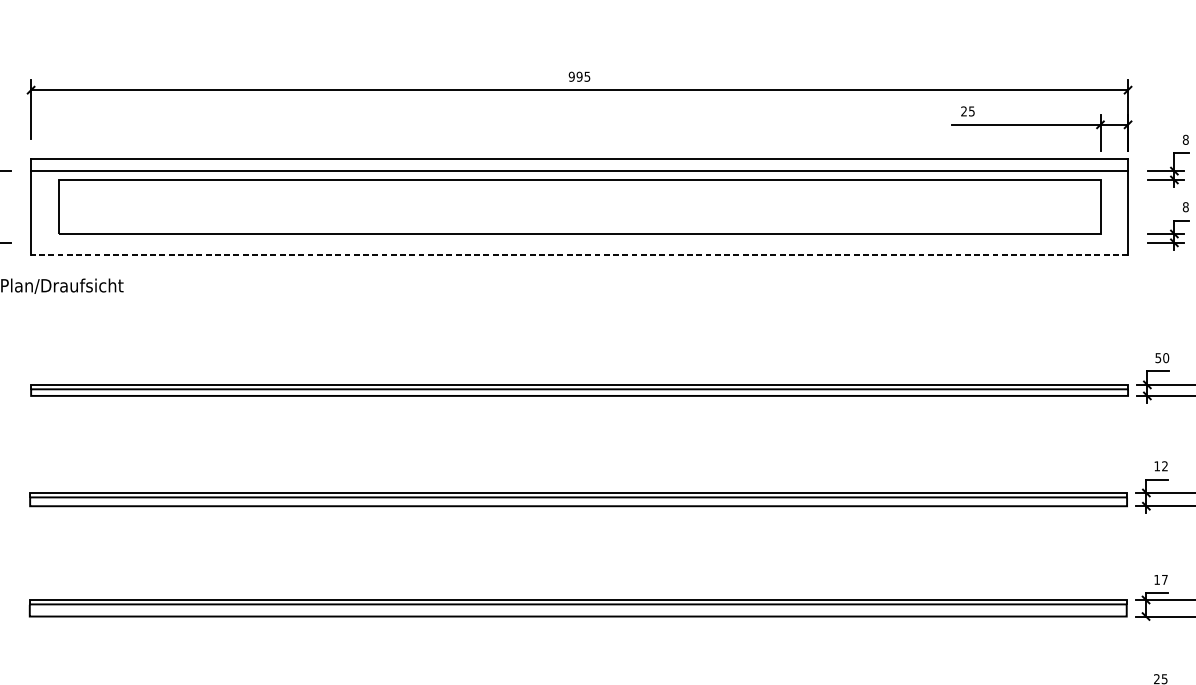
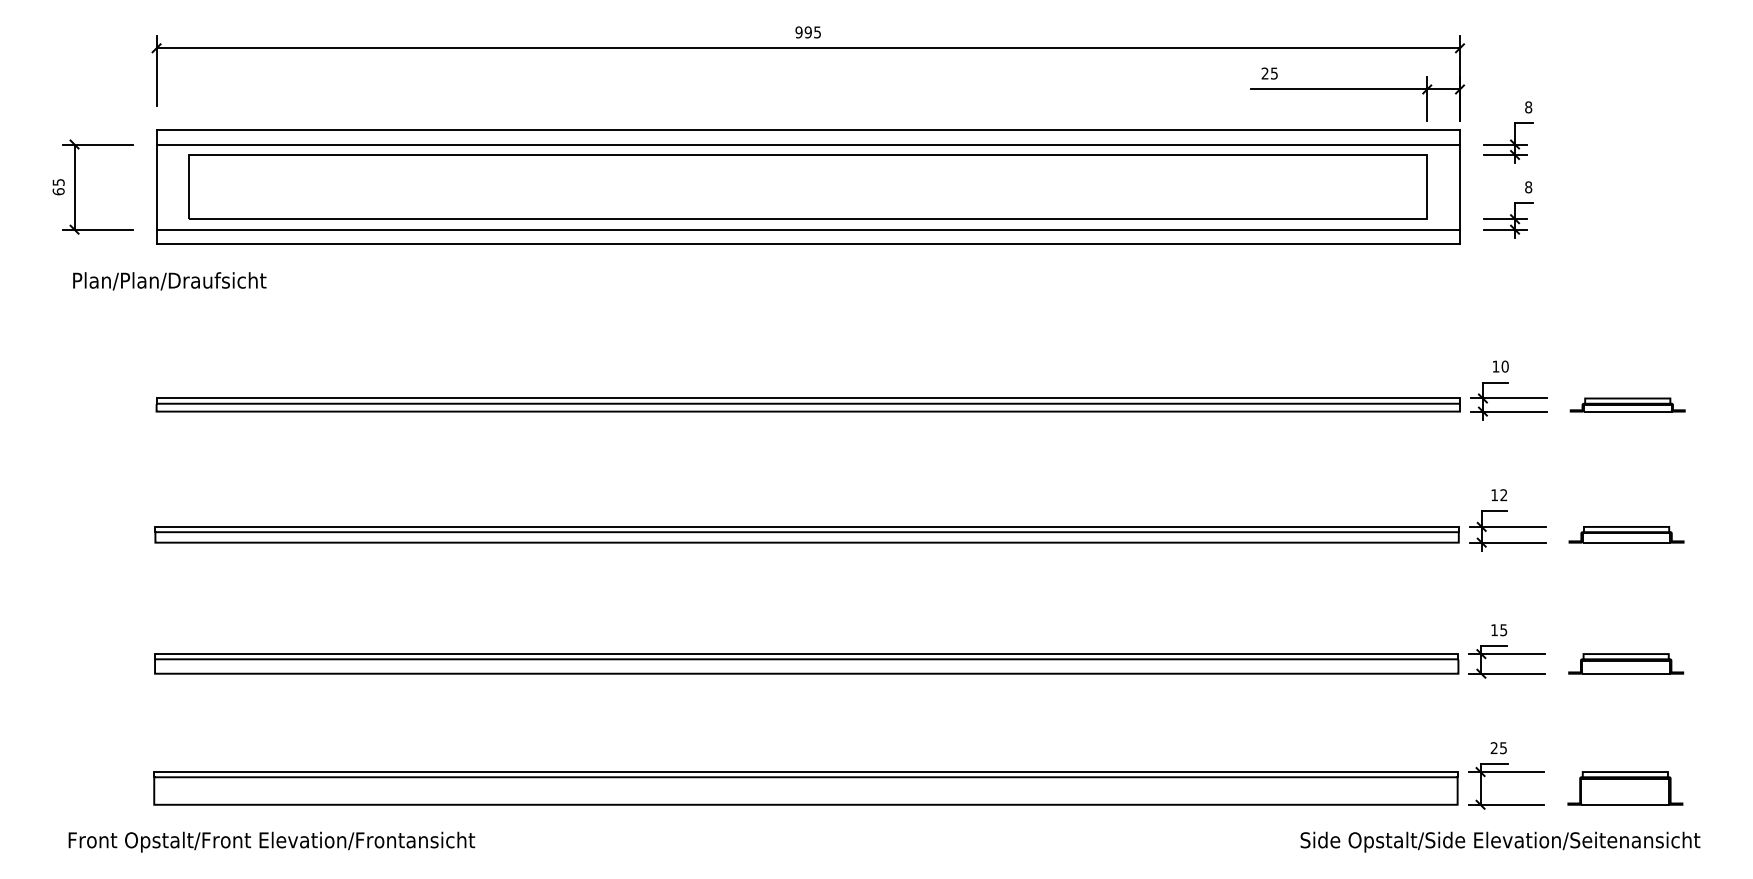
line: (578, 242) -> (807, 229), added
line: (579, 255) -> (808, 244), dashed -> solid
text: (1157, 357) -> (1495, 366), 50 -> 10
text: (1164, 580) -> (1503, 630), 17 -> 15

